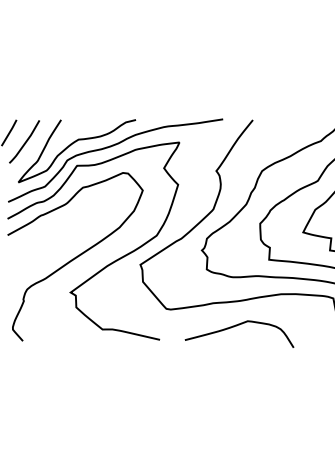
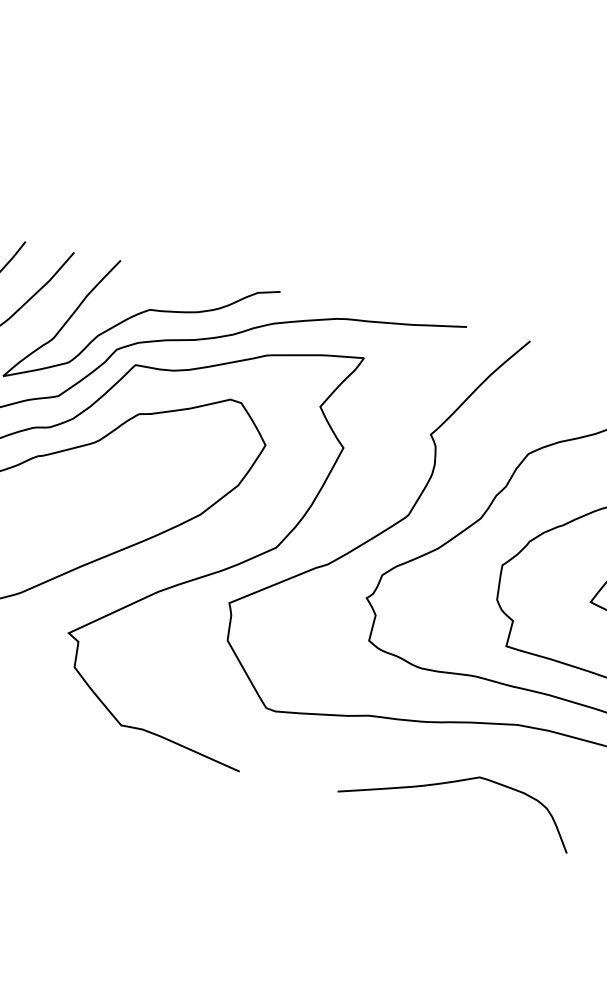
curve: (236, 326) -> (453, 783), moved

